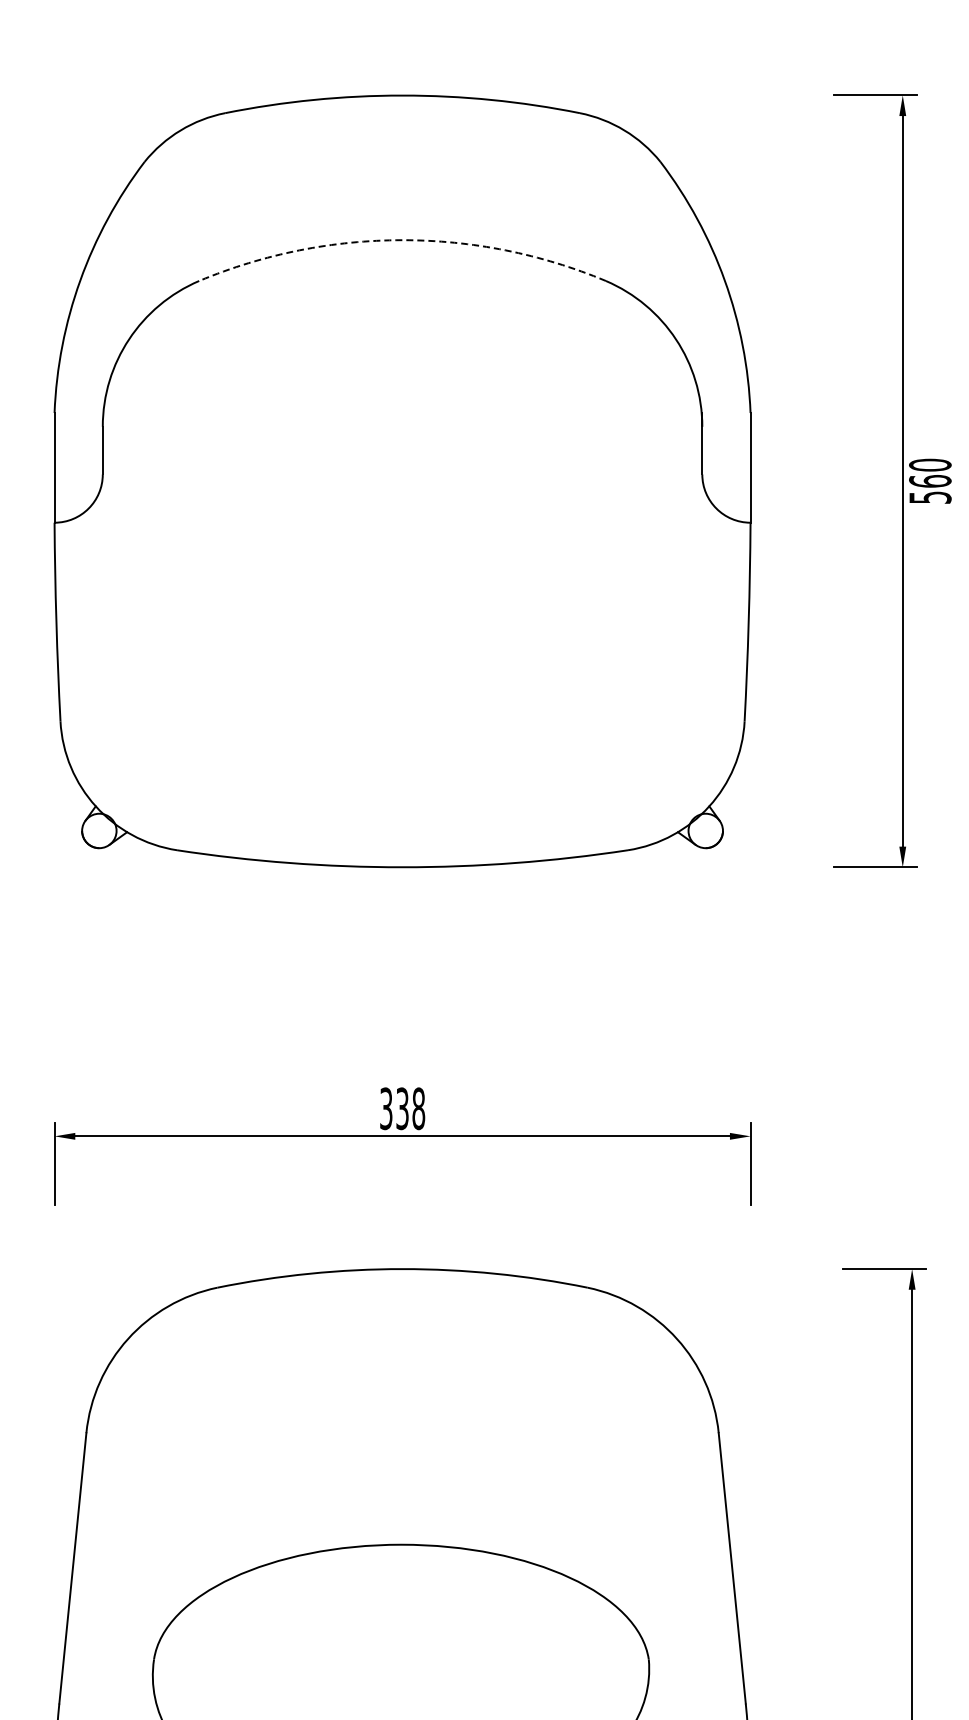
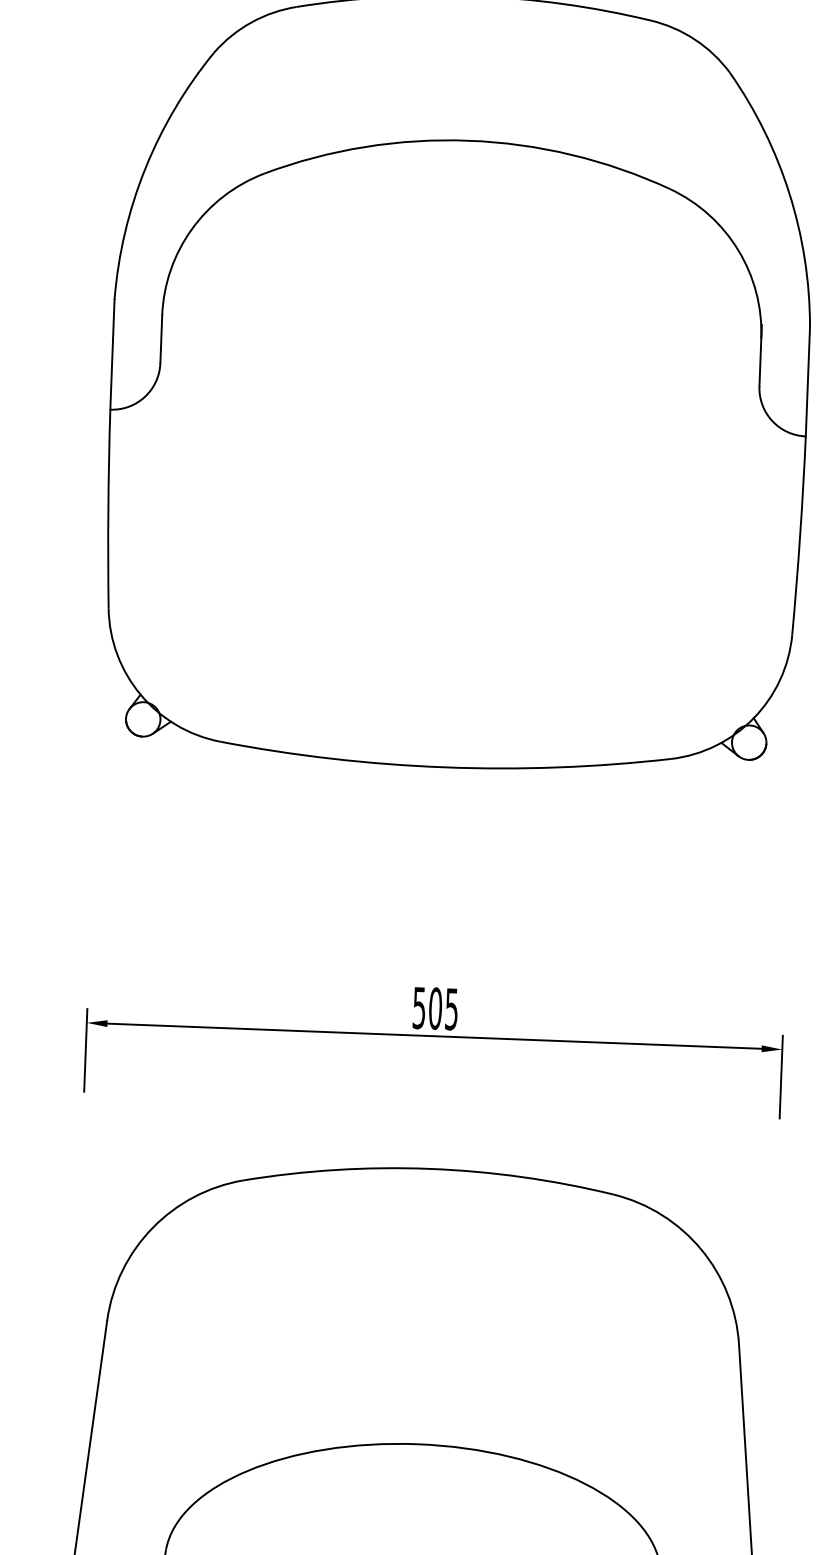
arc: (402, 240) -> (468, 141), dashed -> solid
text: (402, 1108) -> (435, 1008), 338 -> 505

